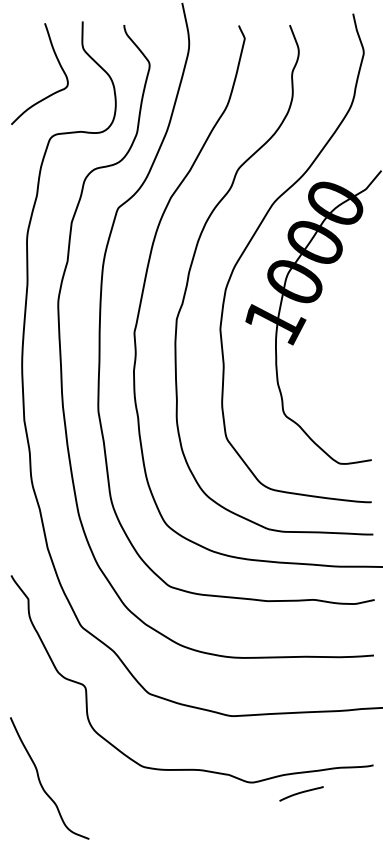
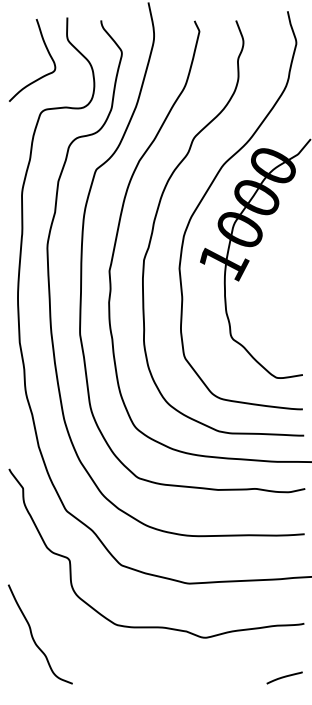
curve: (301, 793) -> (284, 677), moved

